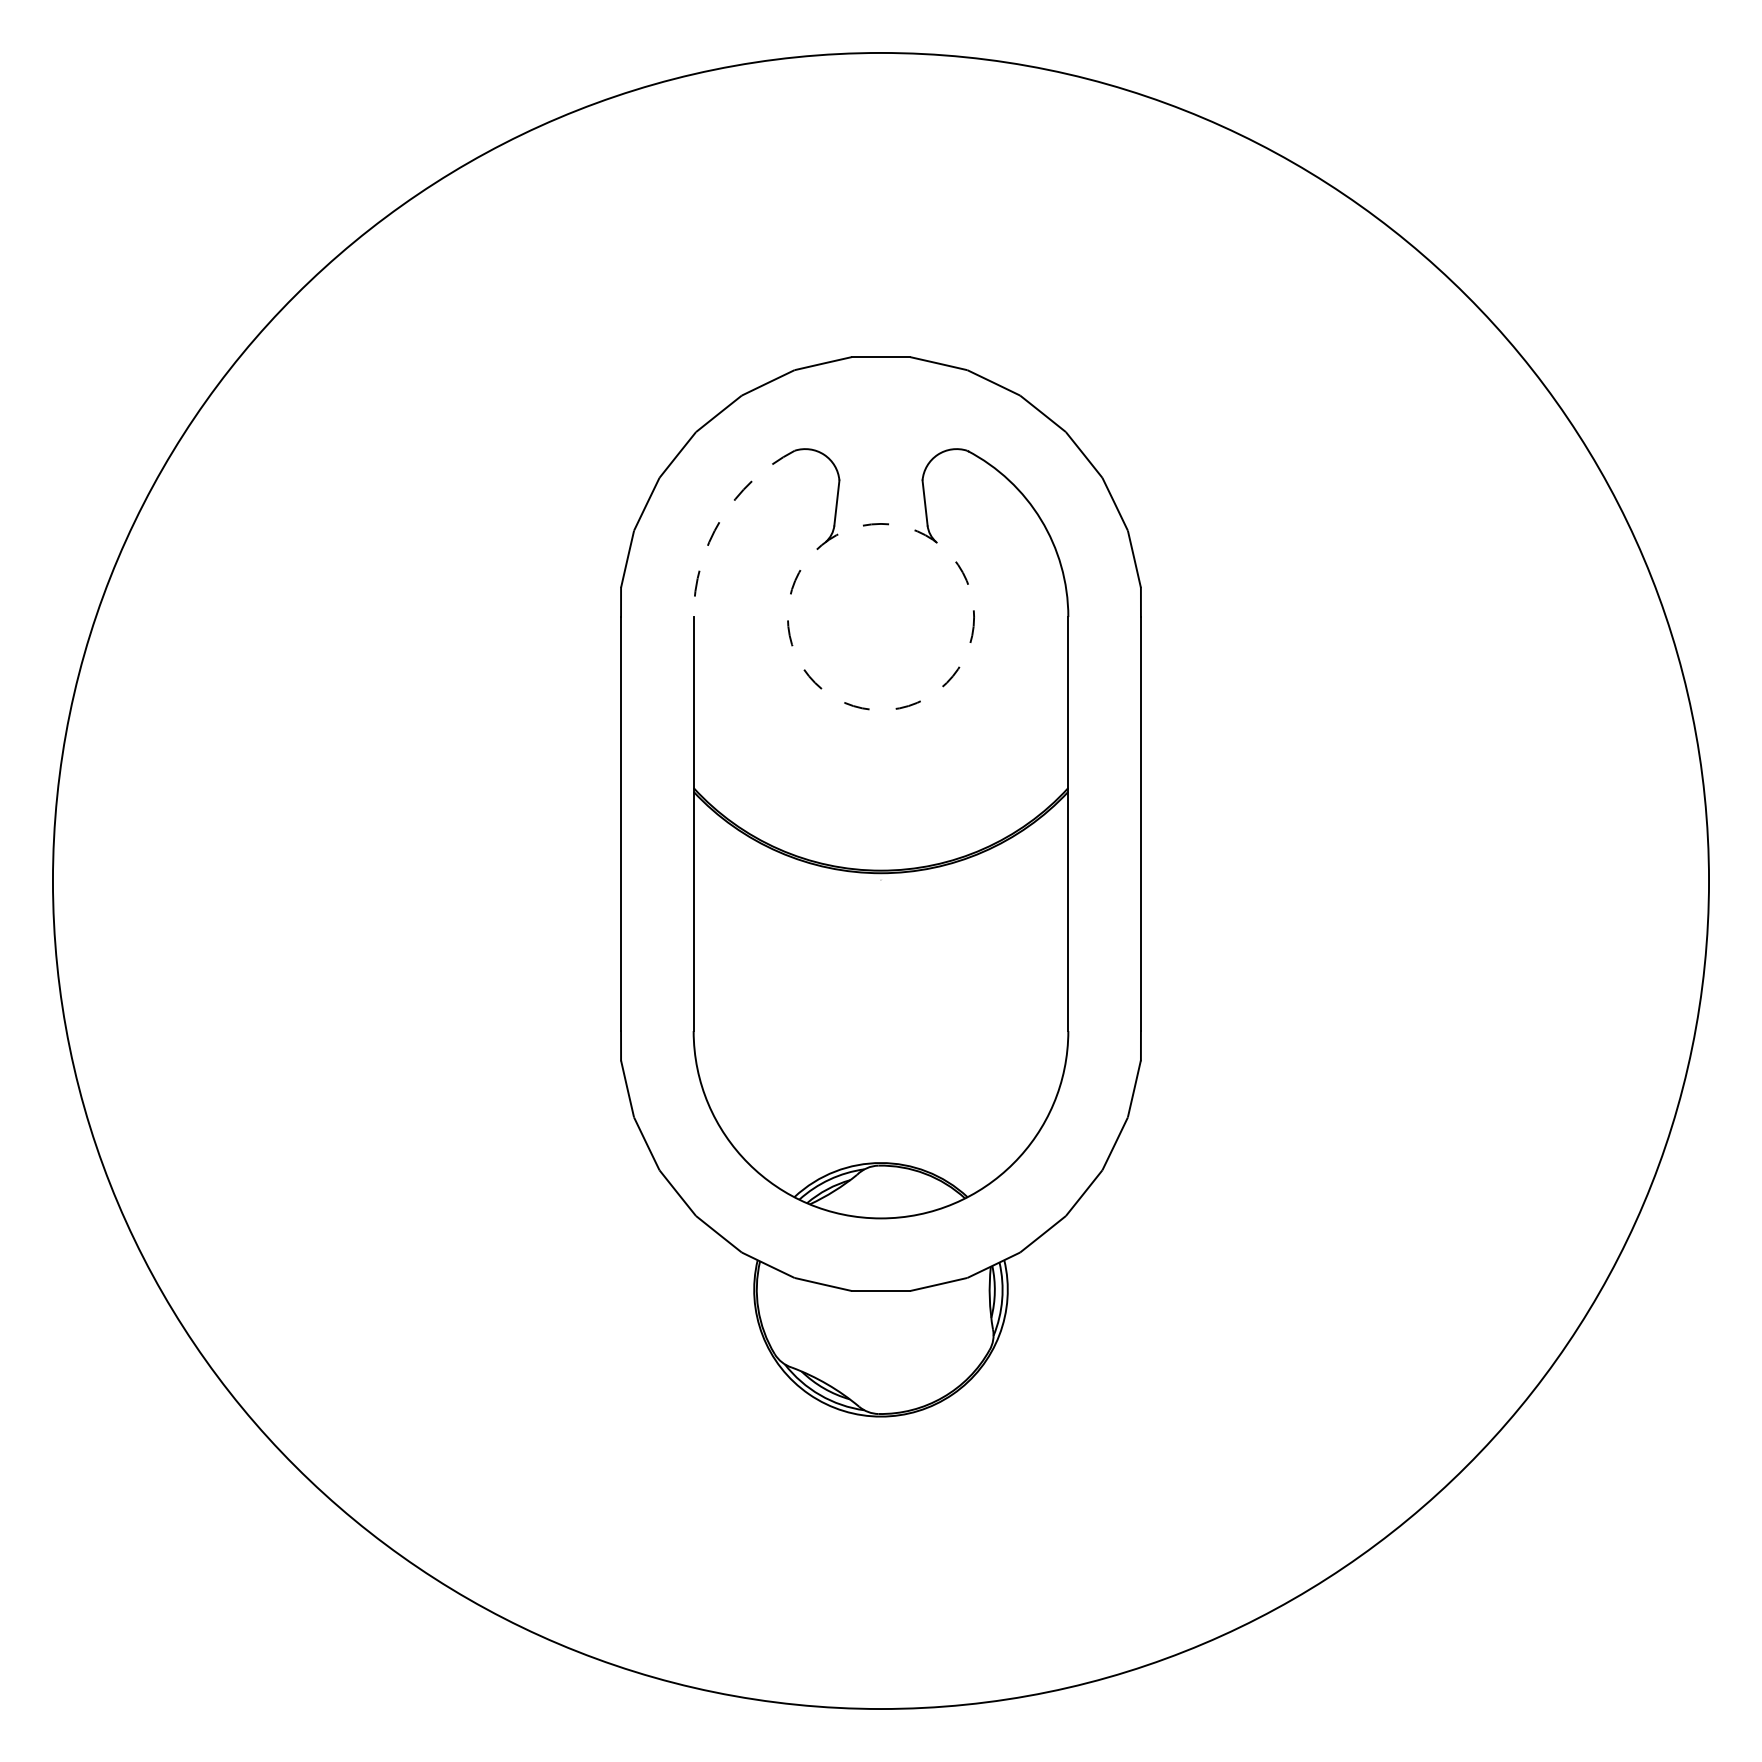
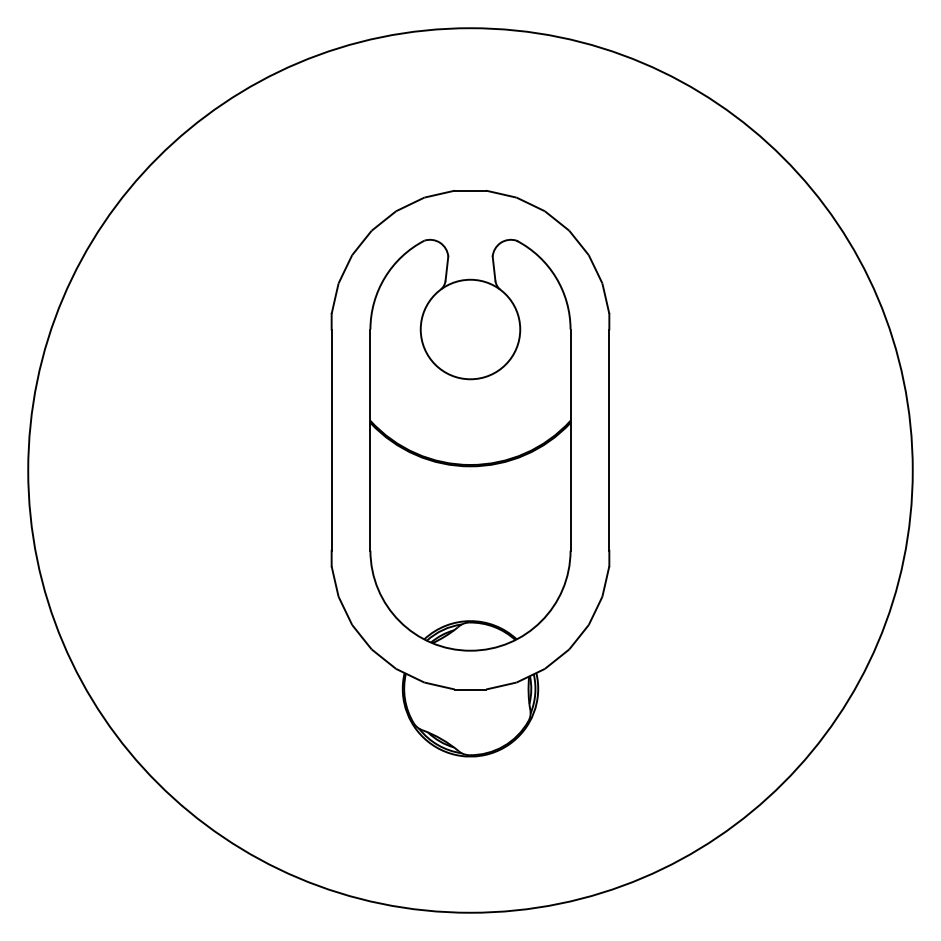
arc: (719, 519) -> (384, 277), dashed -> solid
circle: (881, 617) -> (470, 329), dashed -> solid

